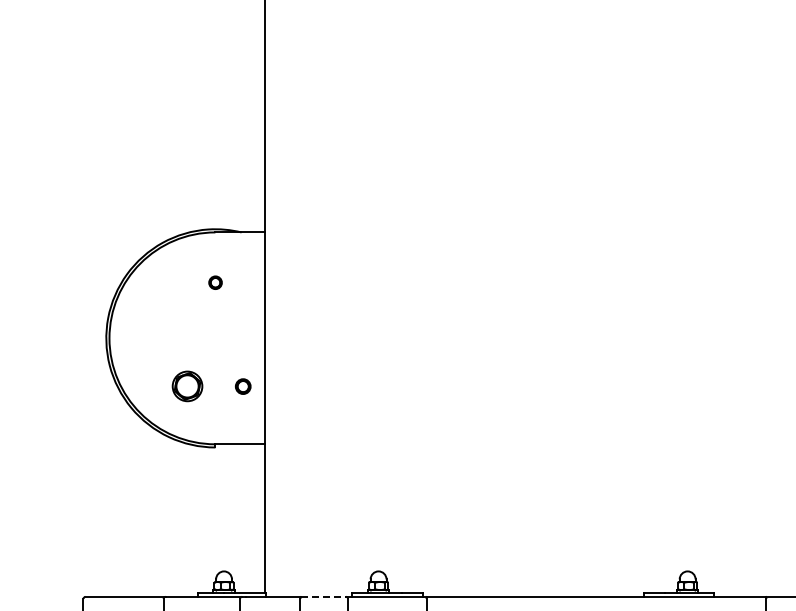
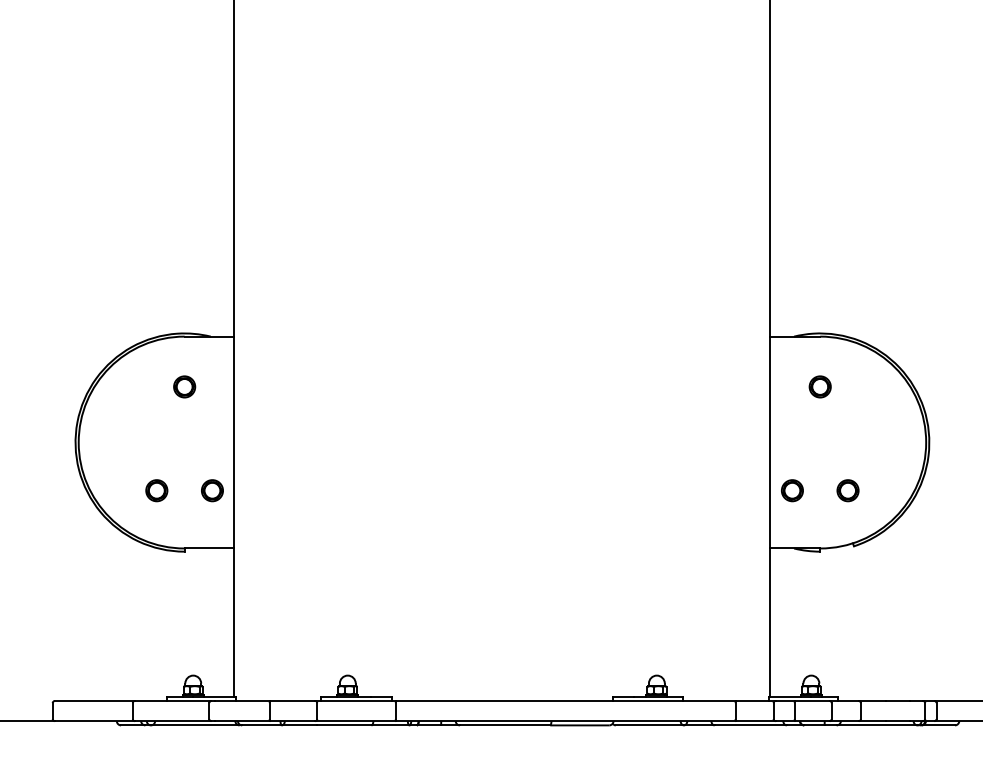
part: (215, 282) -> (184, 386), size x1.67
part: (187, 386) -> (156, 490), size x0.71
part: (243, 386) -> (212, 490), size x1.43
line: (323, 597) -> (292, 701), dashed -> solid

